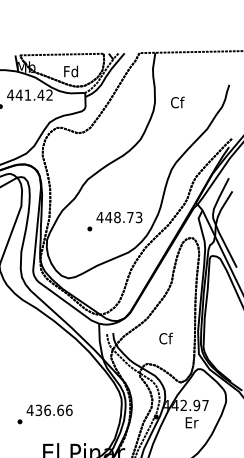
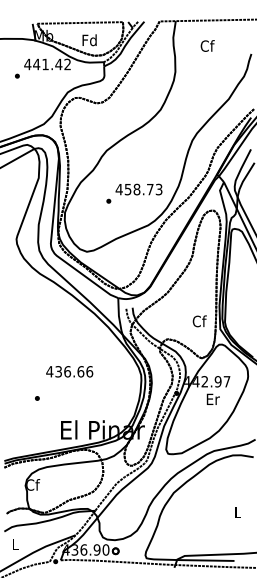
text: (177, 102) -> (207, 45), moved
text: (108, 217) -> (127, 189), 448.73 -> 458.73
text: (165, 338) -> (199, 321), moved
text: (49, 410) -> (69, 371), moved

